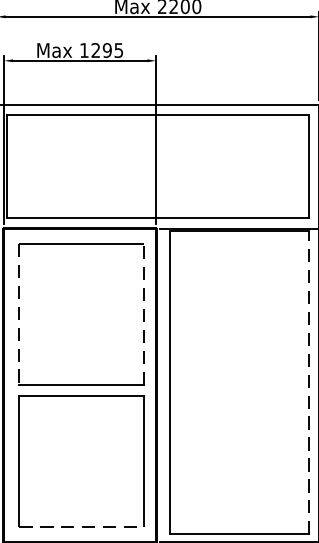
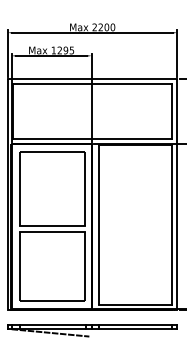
line: (144, 313) -> (85, 188), dashed -> solid
line: (19, 314) -> (19, 189), dashed -> solid
line: (310, 383) -> (172, 225), dashed -> solid
line: (81, 526) -> (52, 300), dashed -> solid

